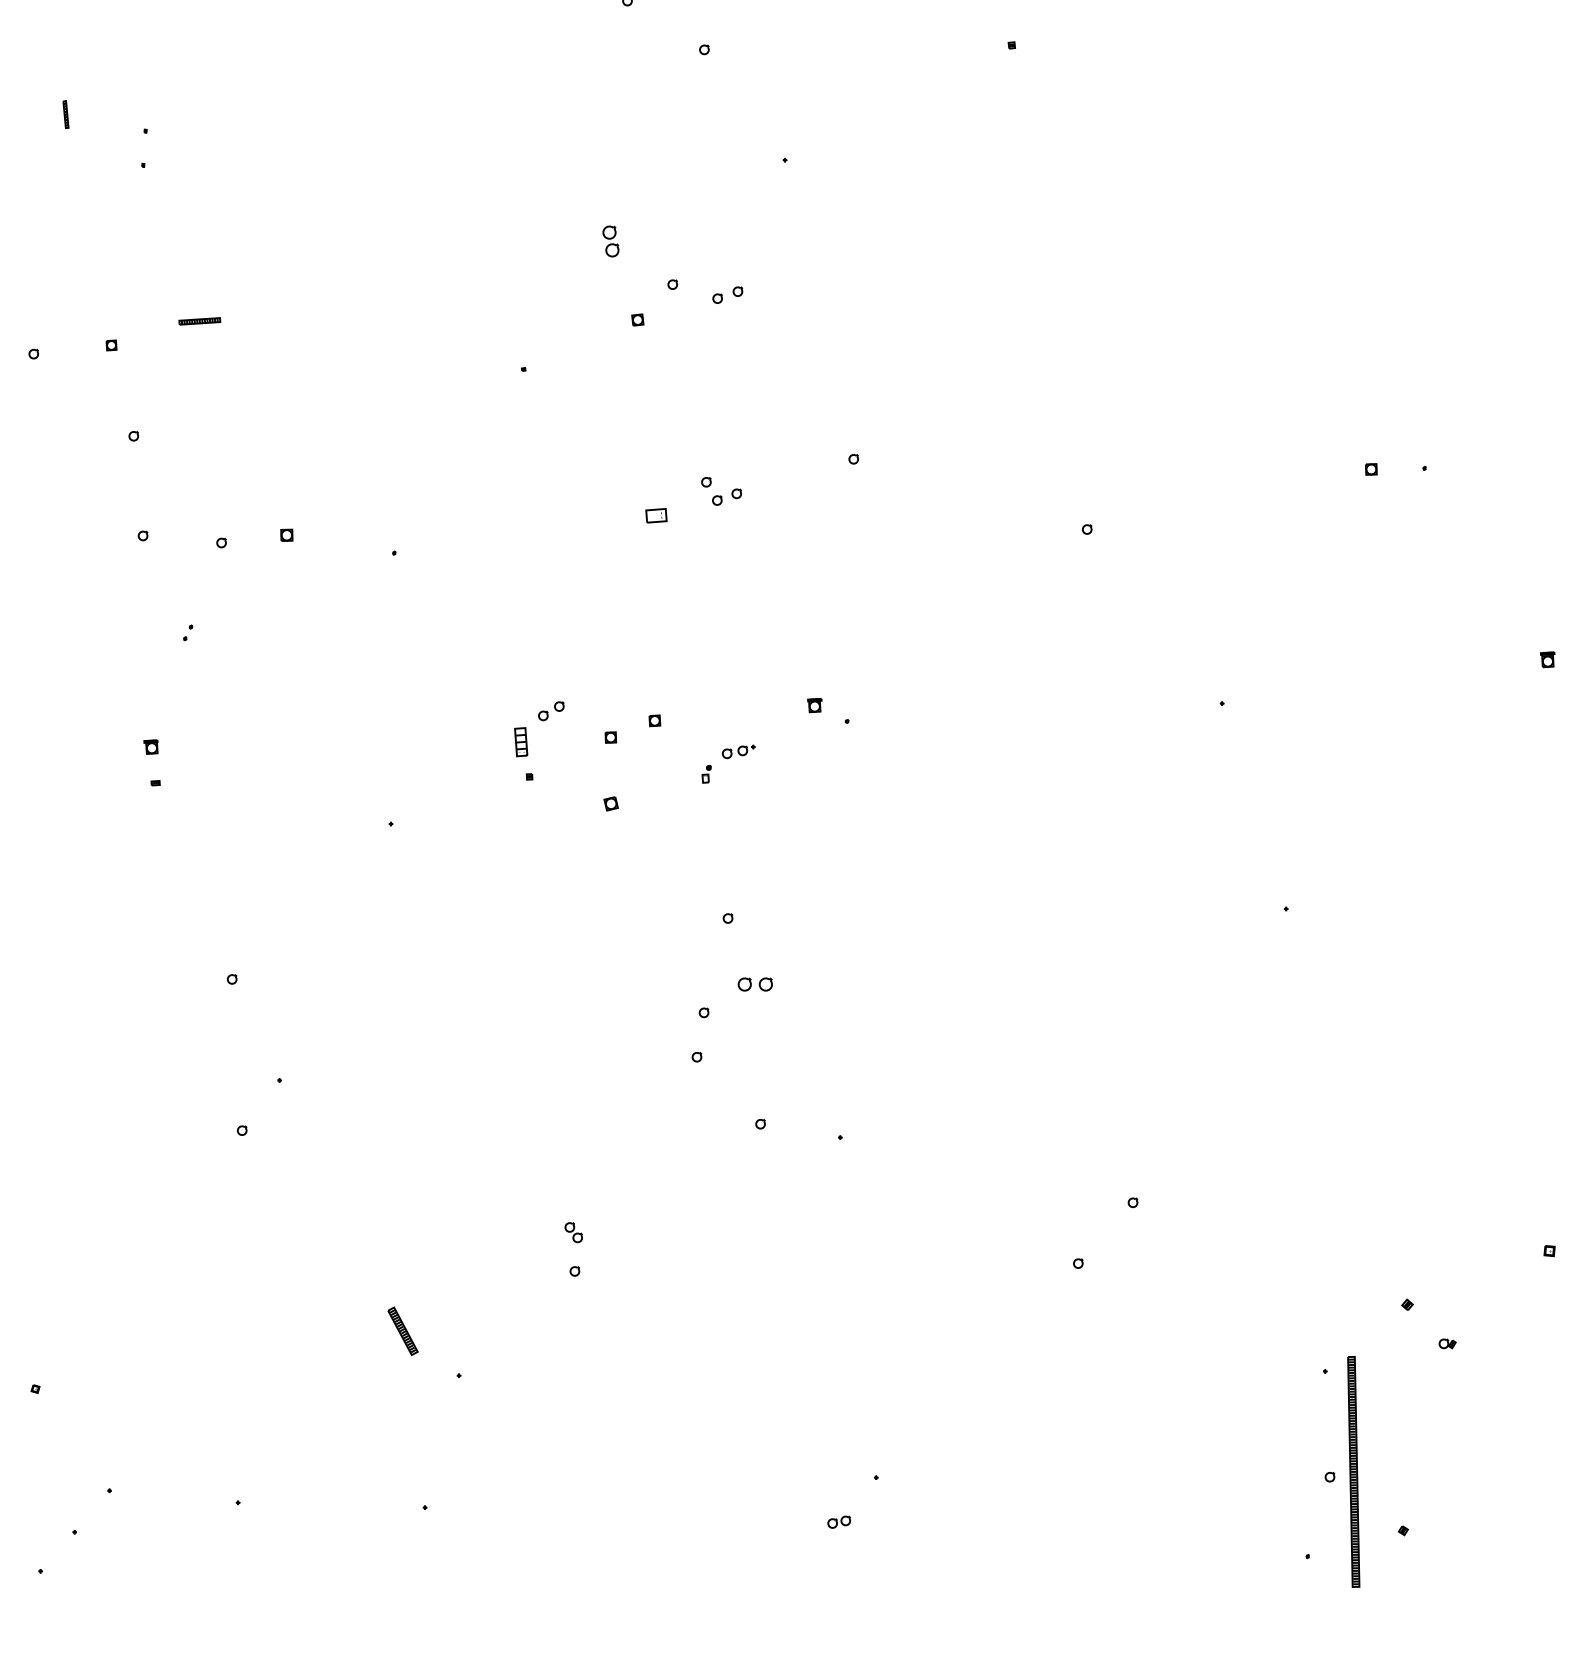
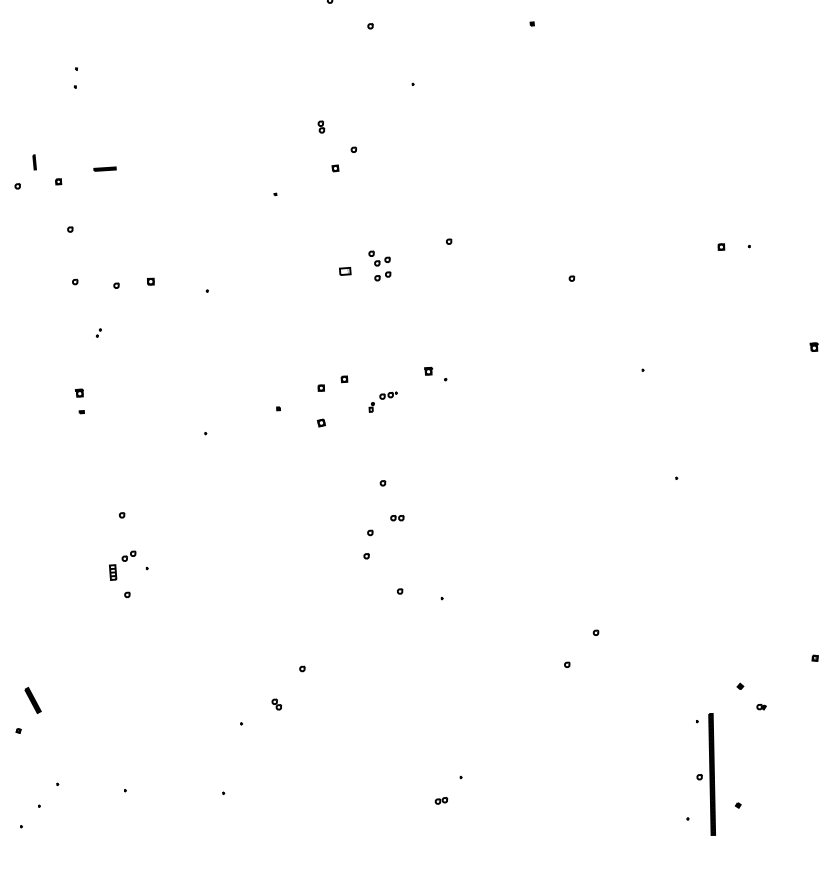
part: (65, 114) -> (34, 162), moved
part: (611, 240) -> (321, 126), size x0.71
part: (727, 295) -> (382, 276), moved
part: (538, 728) -> (122, 565), moved
part: (755, 985) -> (397, 518), size x0.71
part: (573, 1232) -> (276, 704), moved
part: (402, 1331) -> (32, 700), moved

